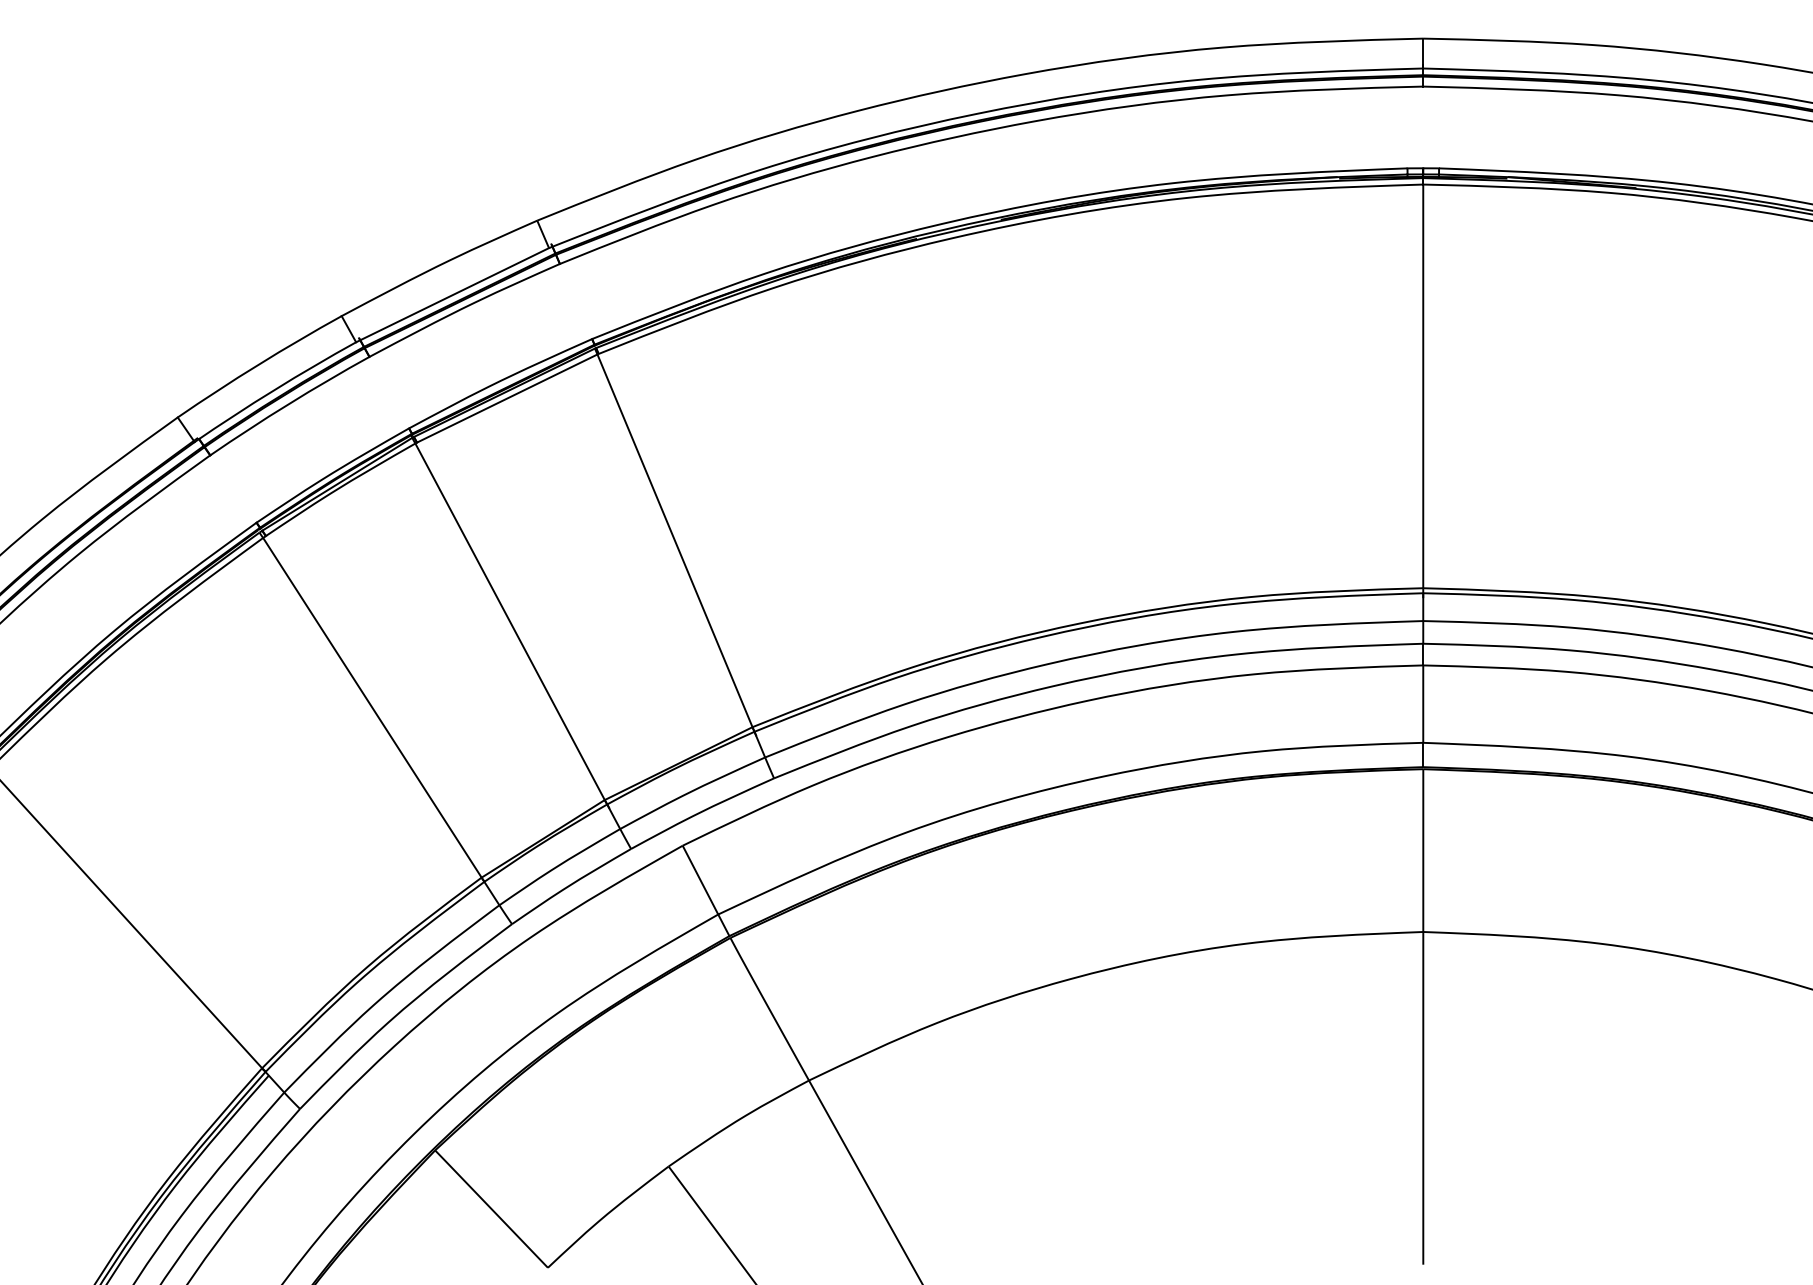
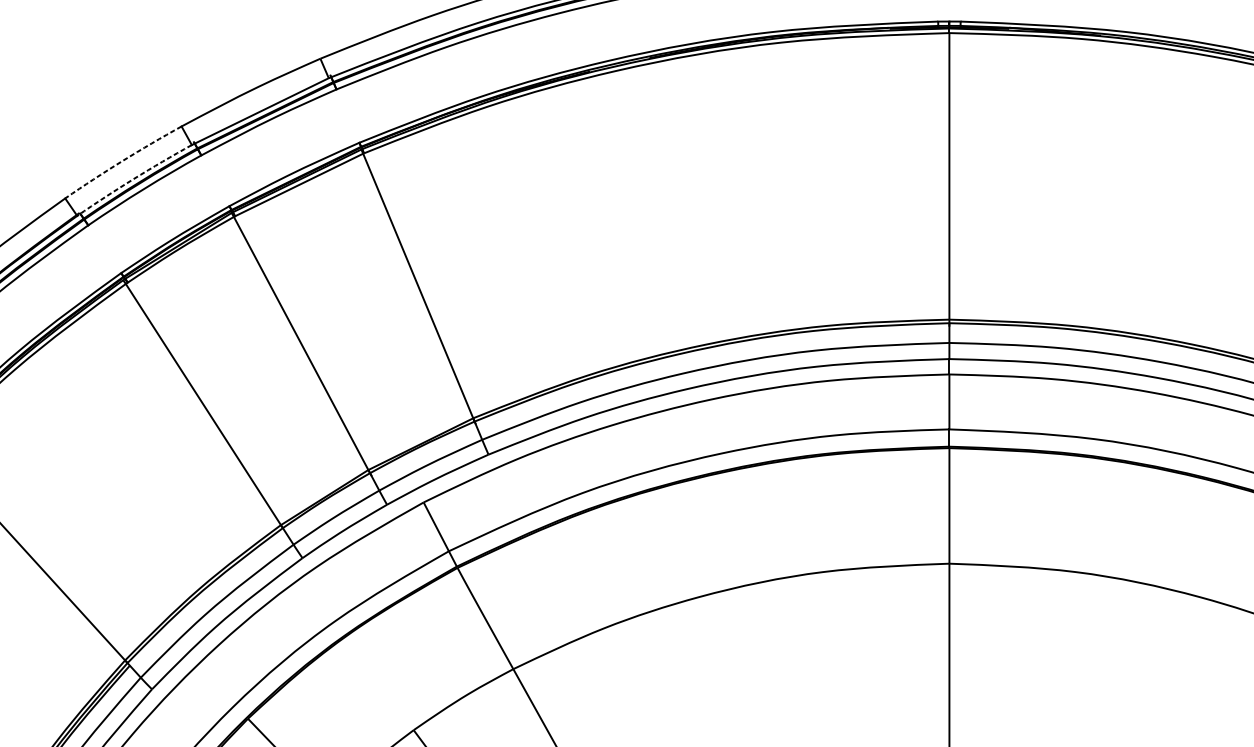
arc: (258, 364) -> (122, 160), solid -> dashed
arc: (274, 390) -> (133, 179), solid -> dashed

